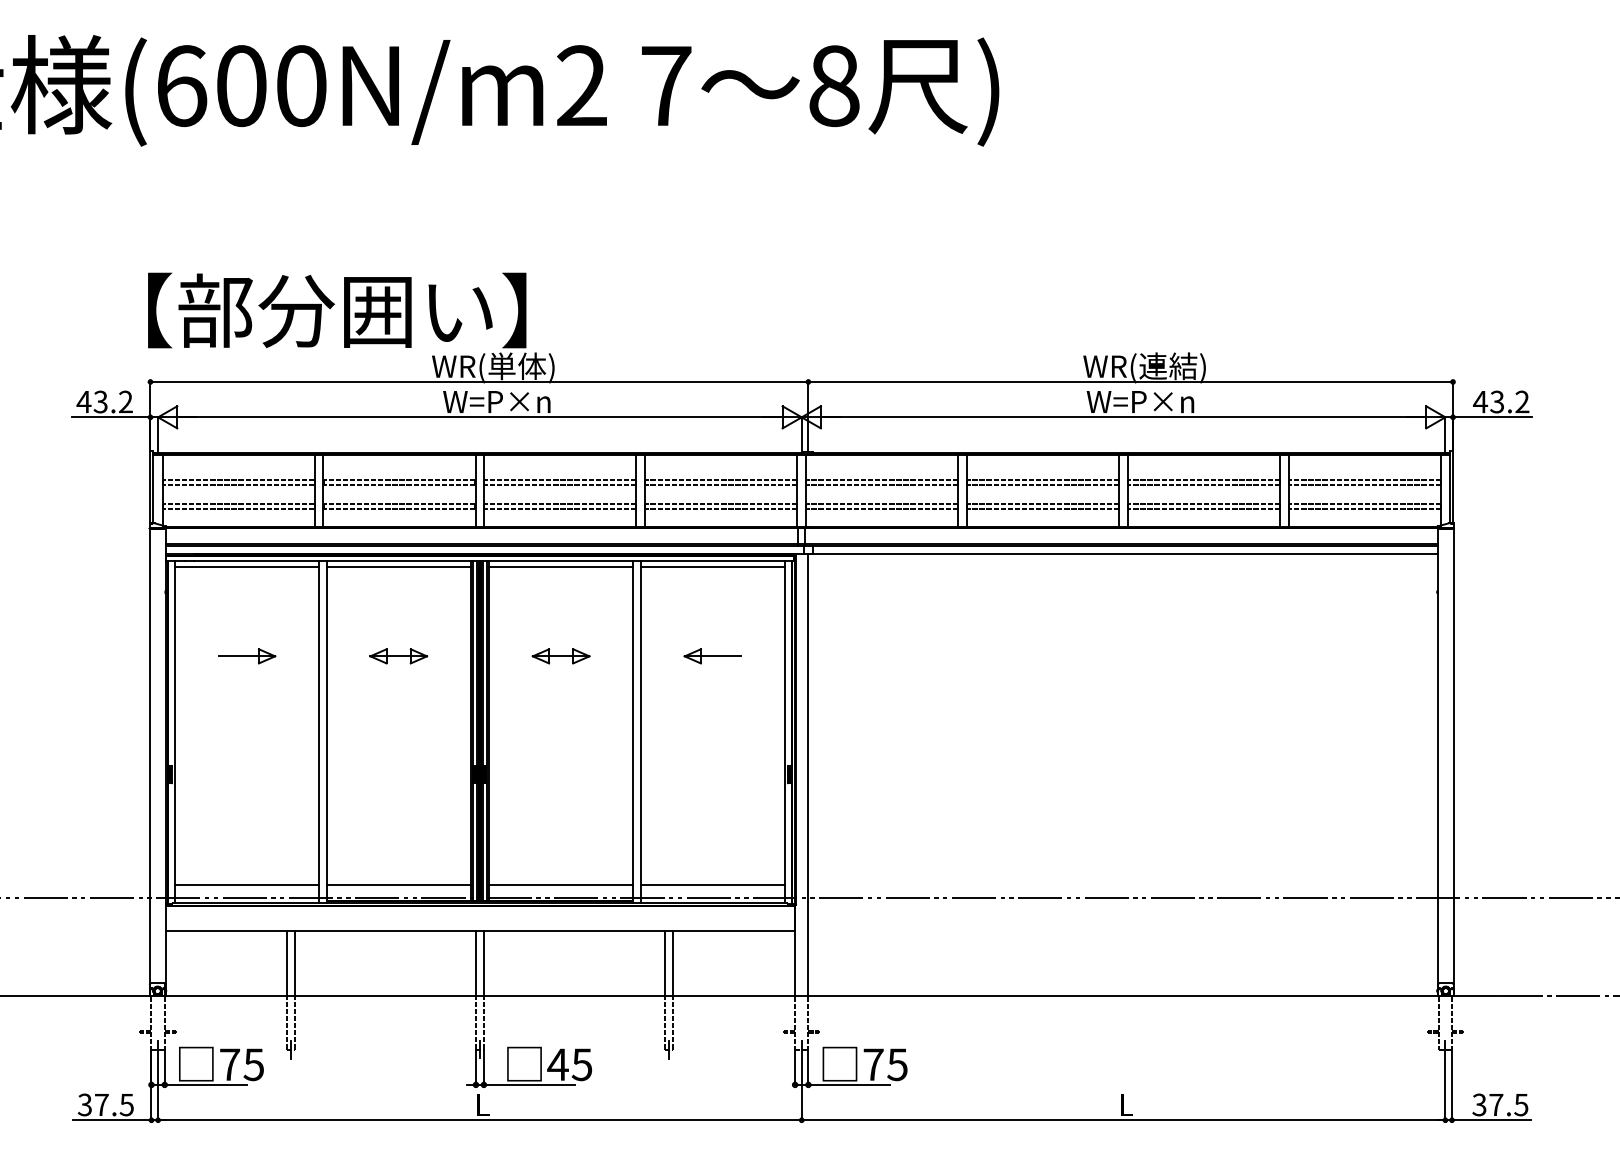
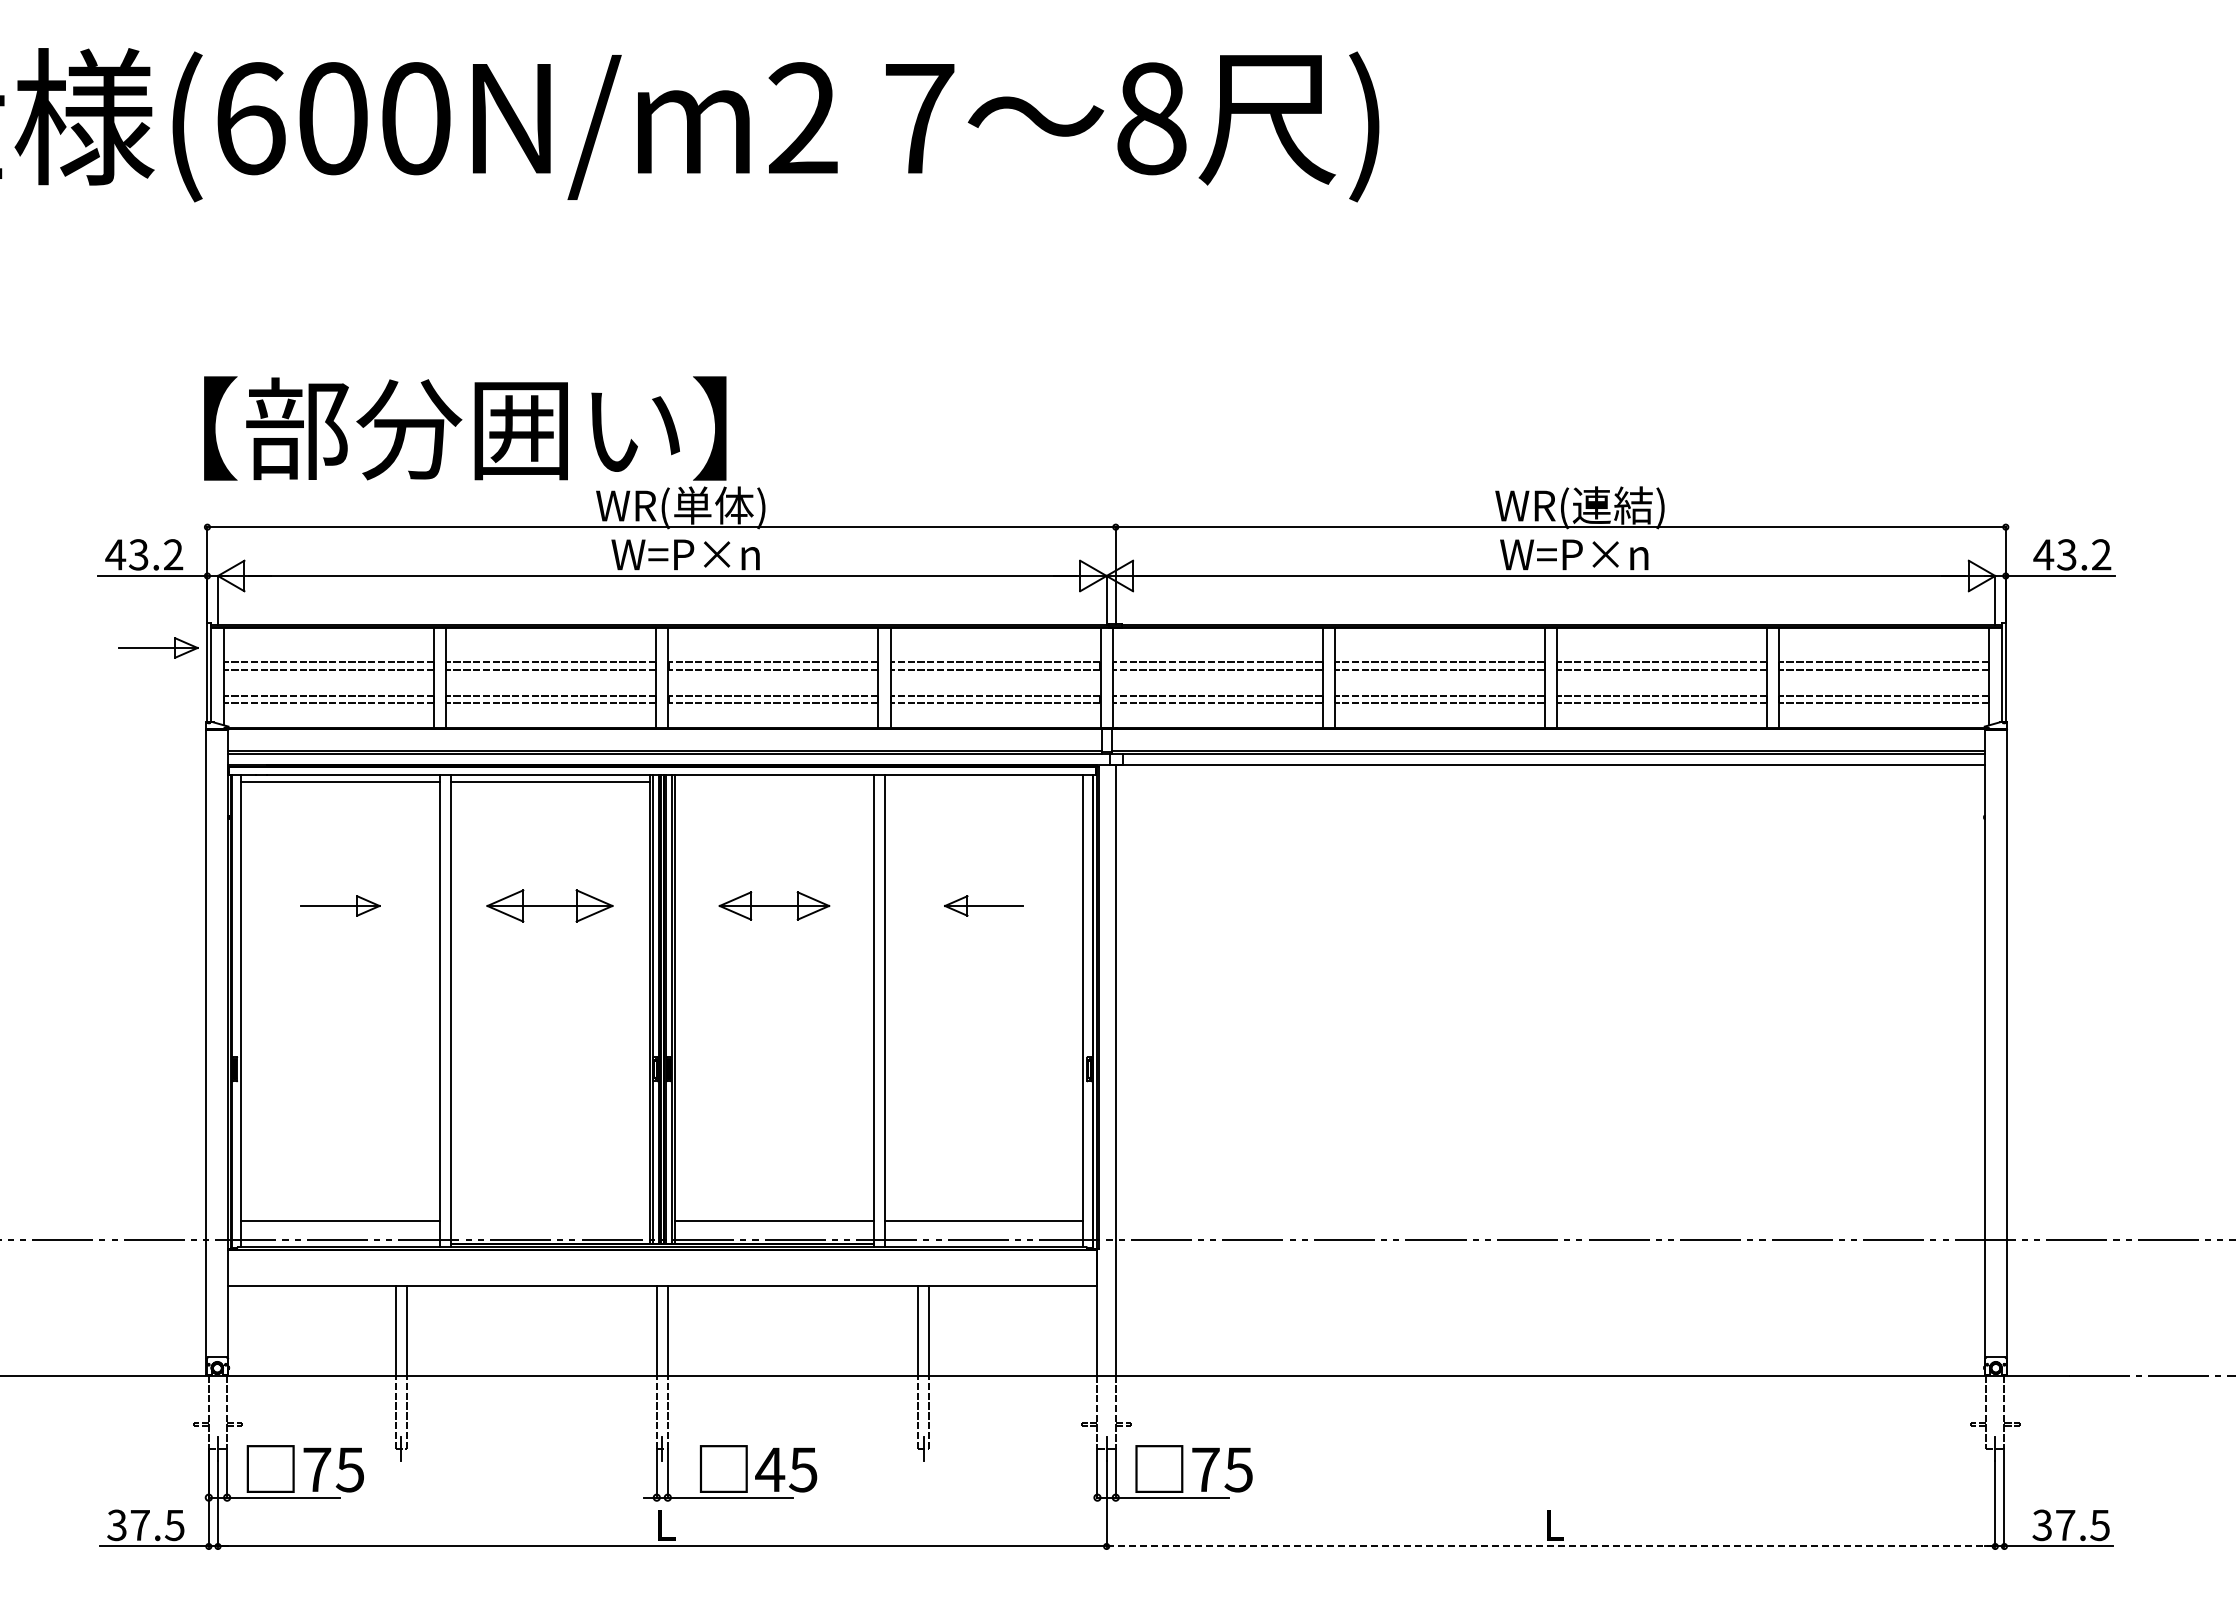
part: (115, 469) -> (158, 647), added
line: (561, 566) -> (774, 782), removed
line: (712, 566) -> (983, 782), removed
part: (398, 656) -> (550, 905), size x1.6
part: (561, 656) -> (774, 905), size x1.4
line: (398, 884) -> (549, 1221), removed
line: (1123, 1120) -> (1551, 1546), solid -> dashed

